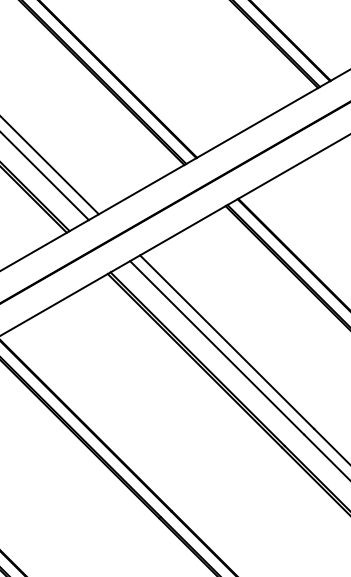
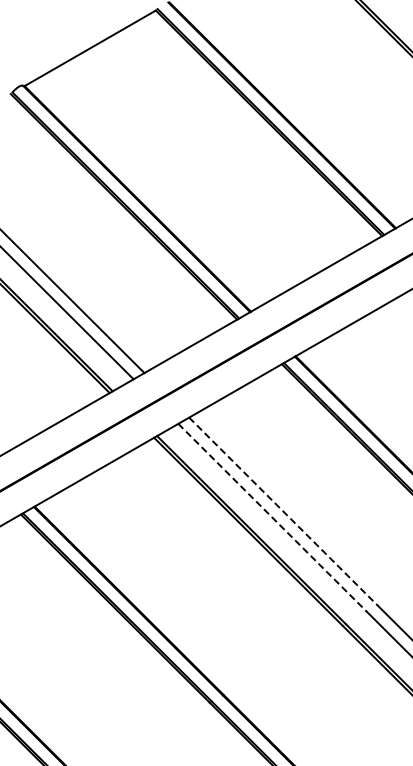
line: (227, 342) -> (283, 512), solid -> dashed
line: (217, 348) -> (273, 518), solid -> dashed

